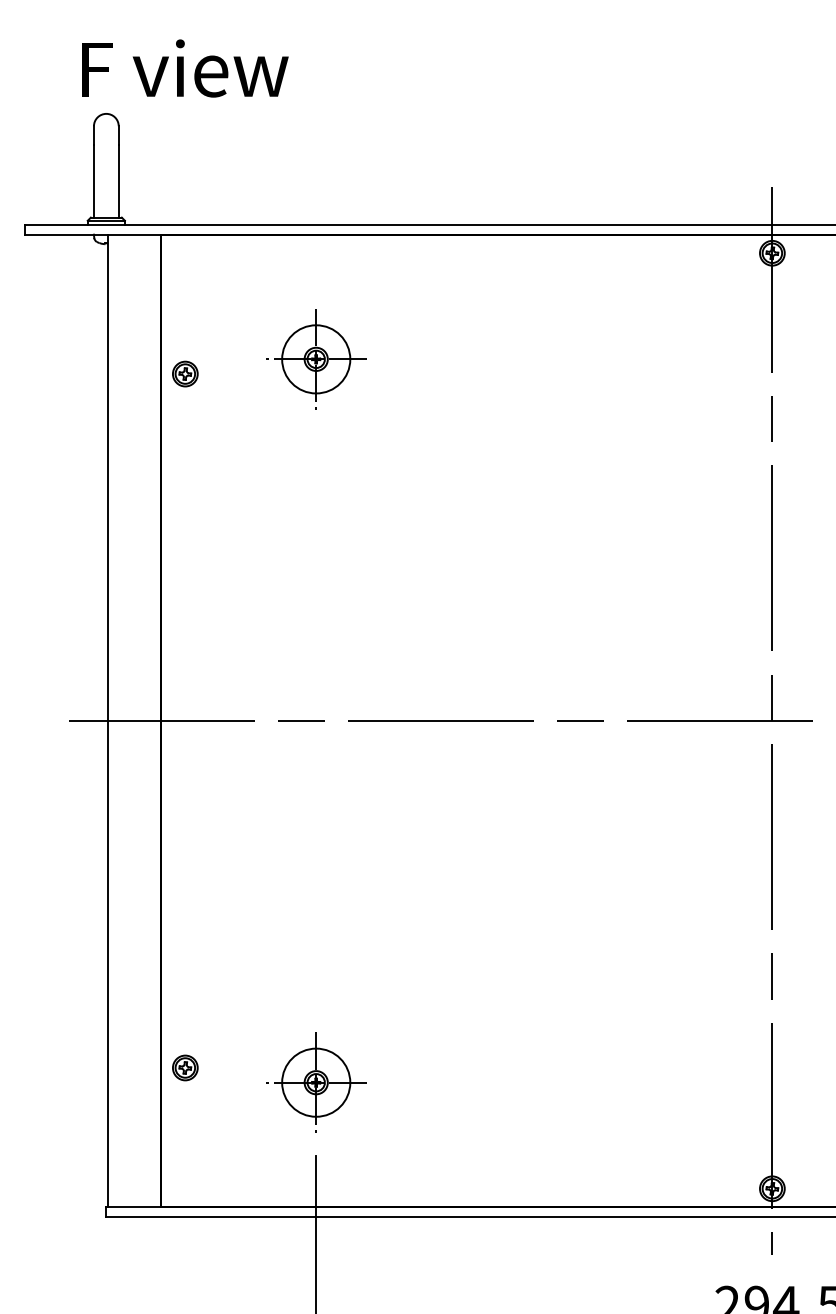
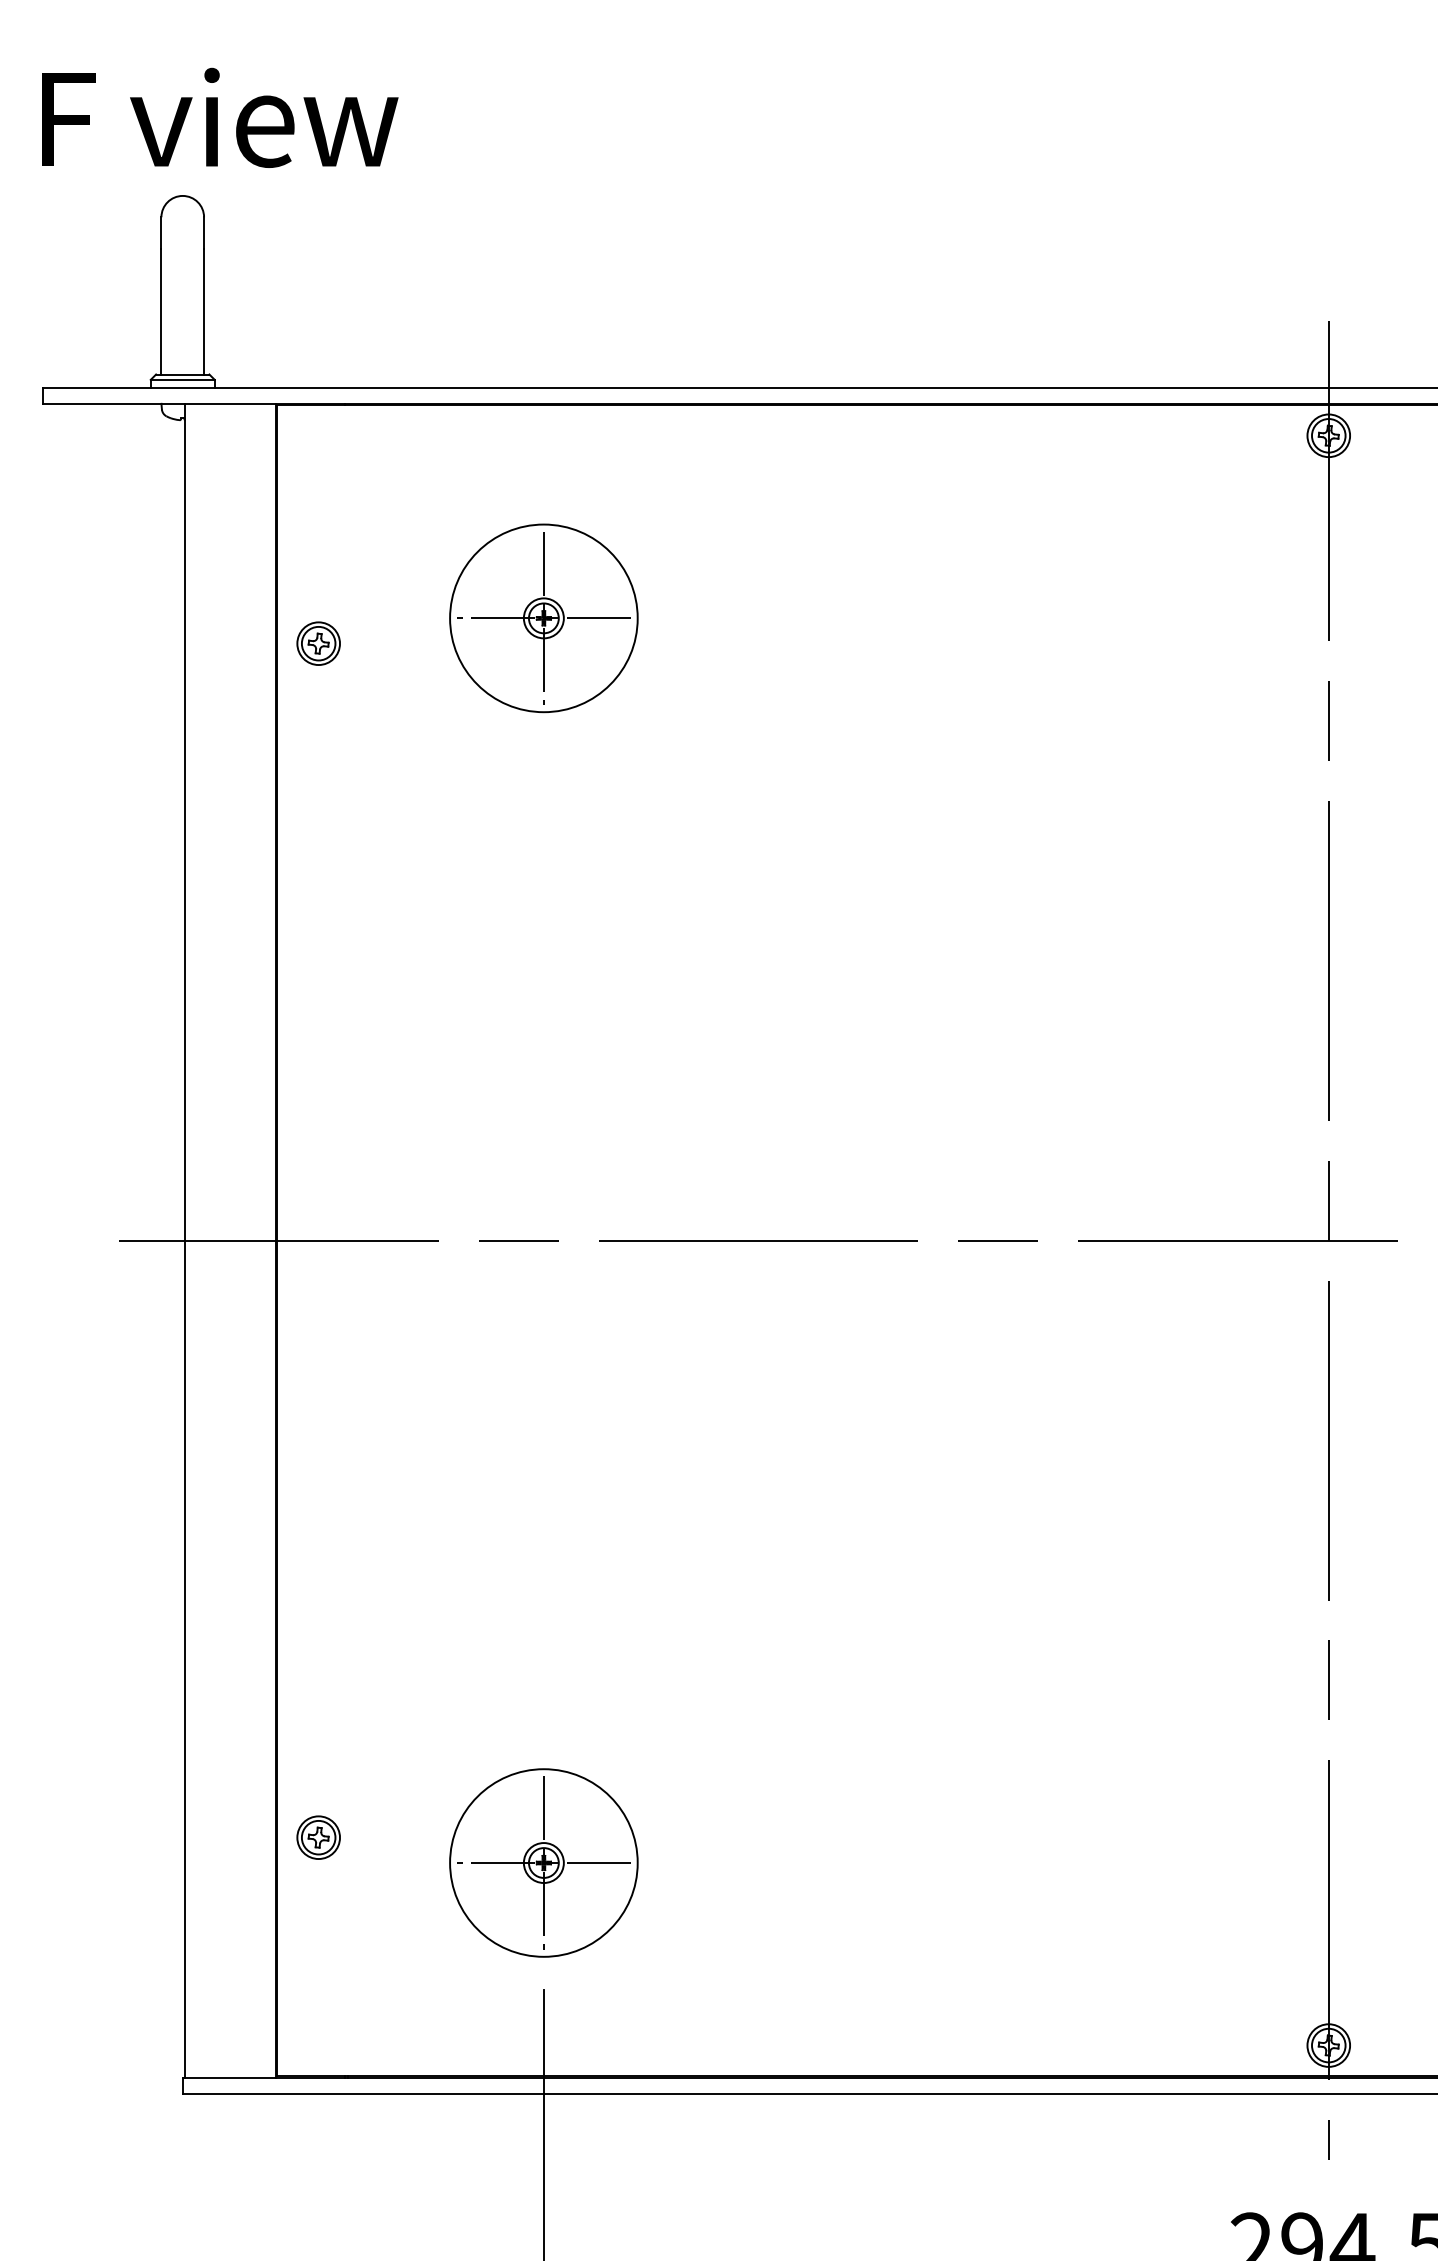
text: (185, 68) -> (220, 117), moved
circle: (316, 359) -> (544, 618), size x1.6
circle: (316, 1082) -> (544, 1862), size x1.6

